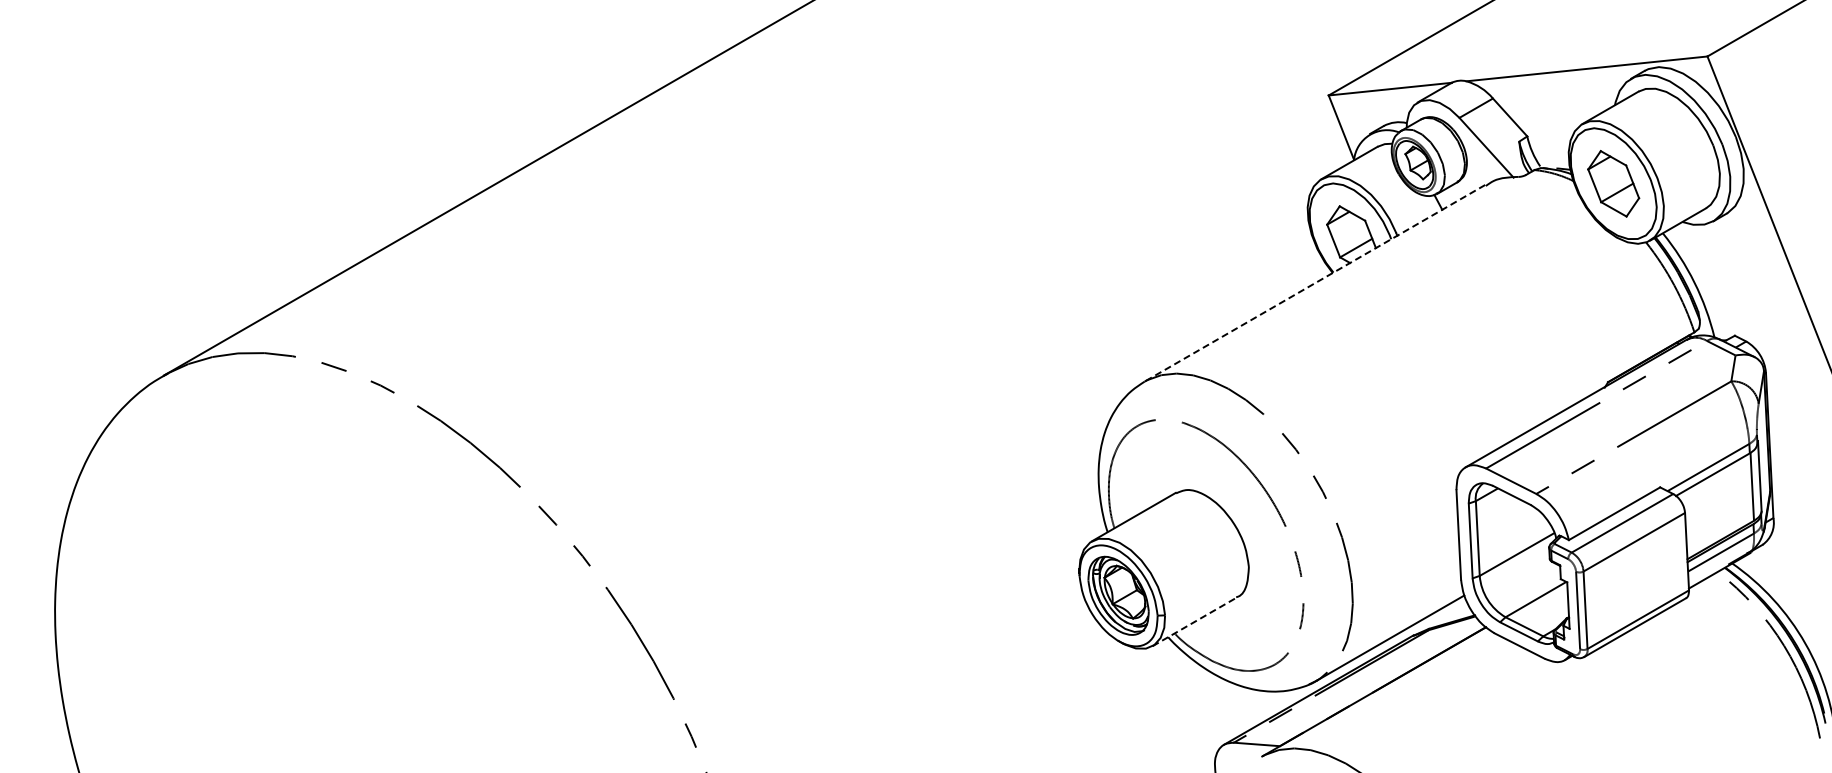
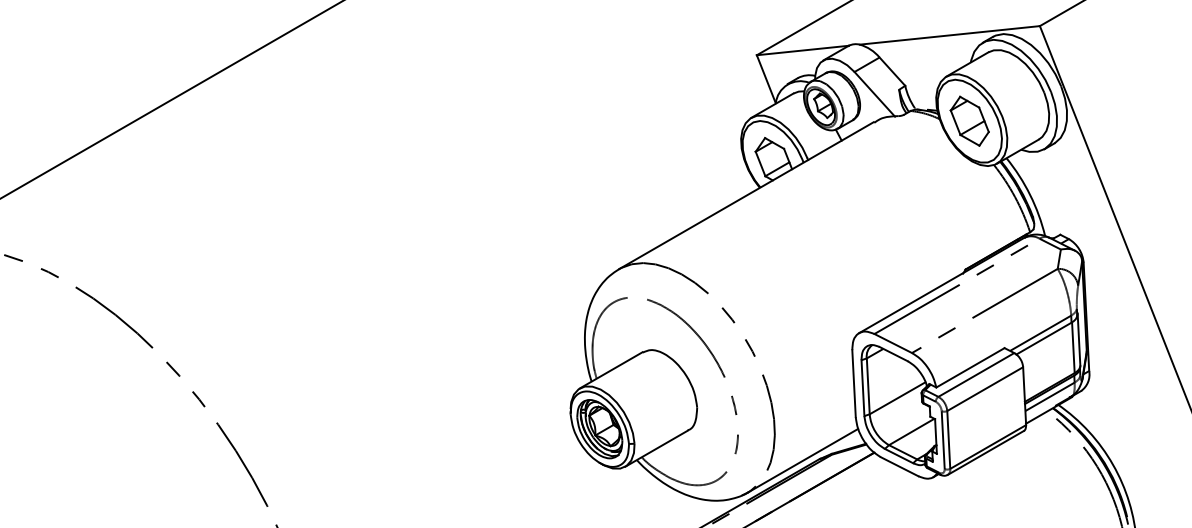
line: (1314, 283) -> (746, 195), dashed -> solid
line: (1194, 621) -> (656, 448), dashed -> solid

